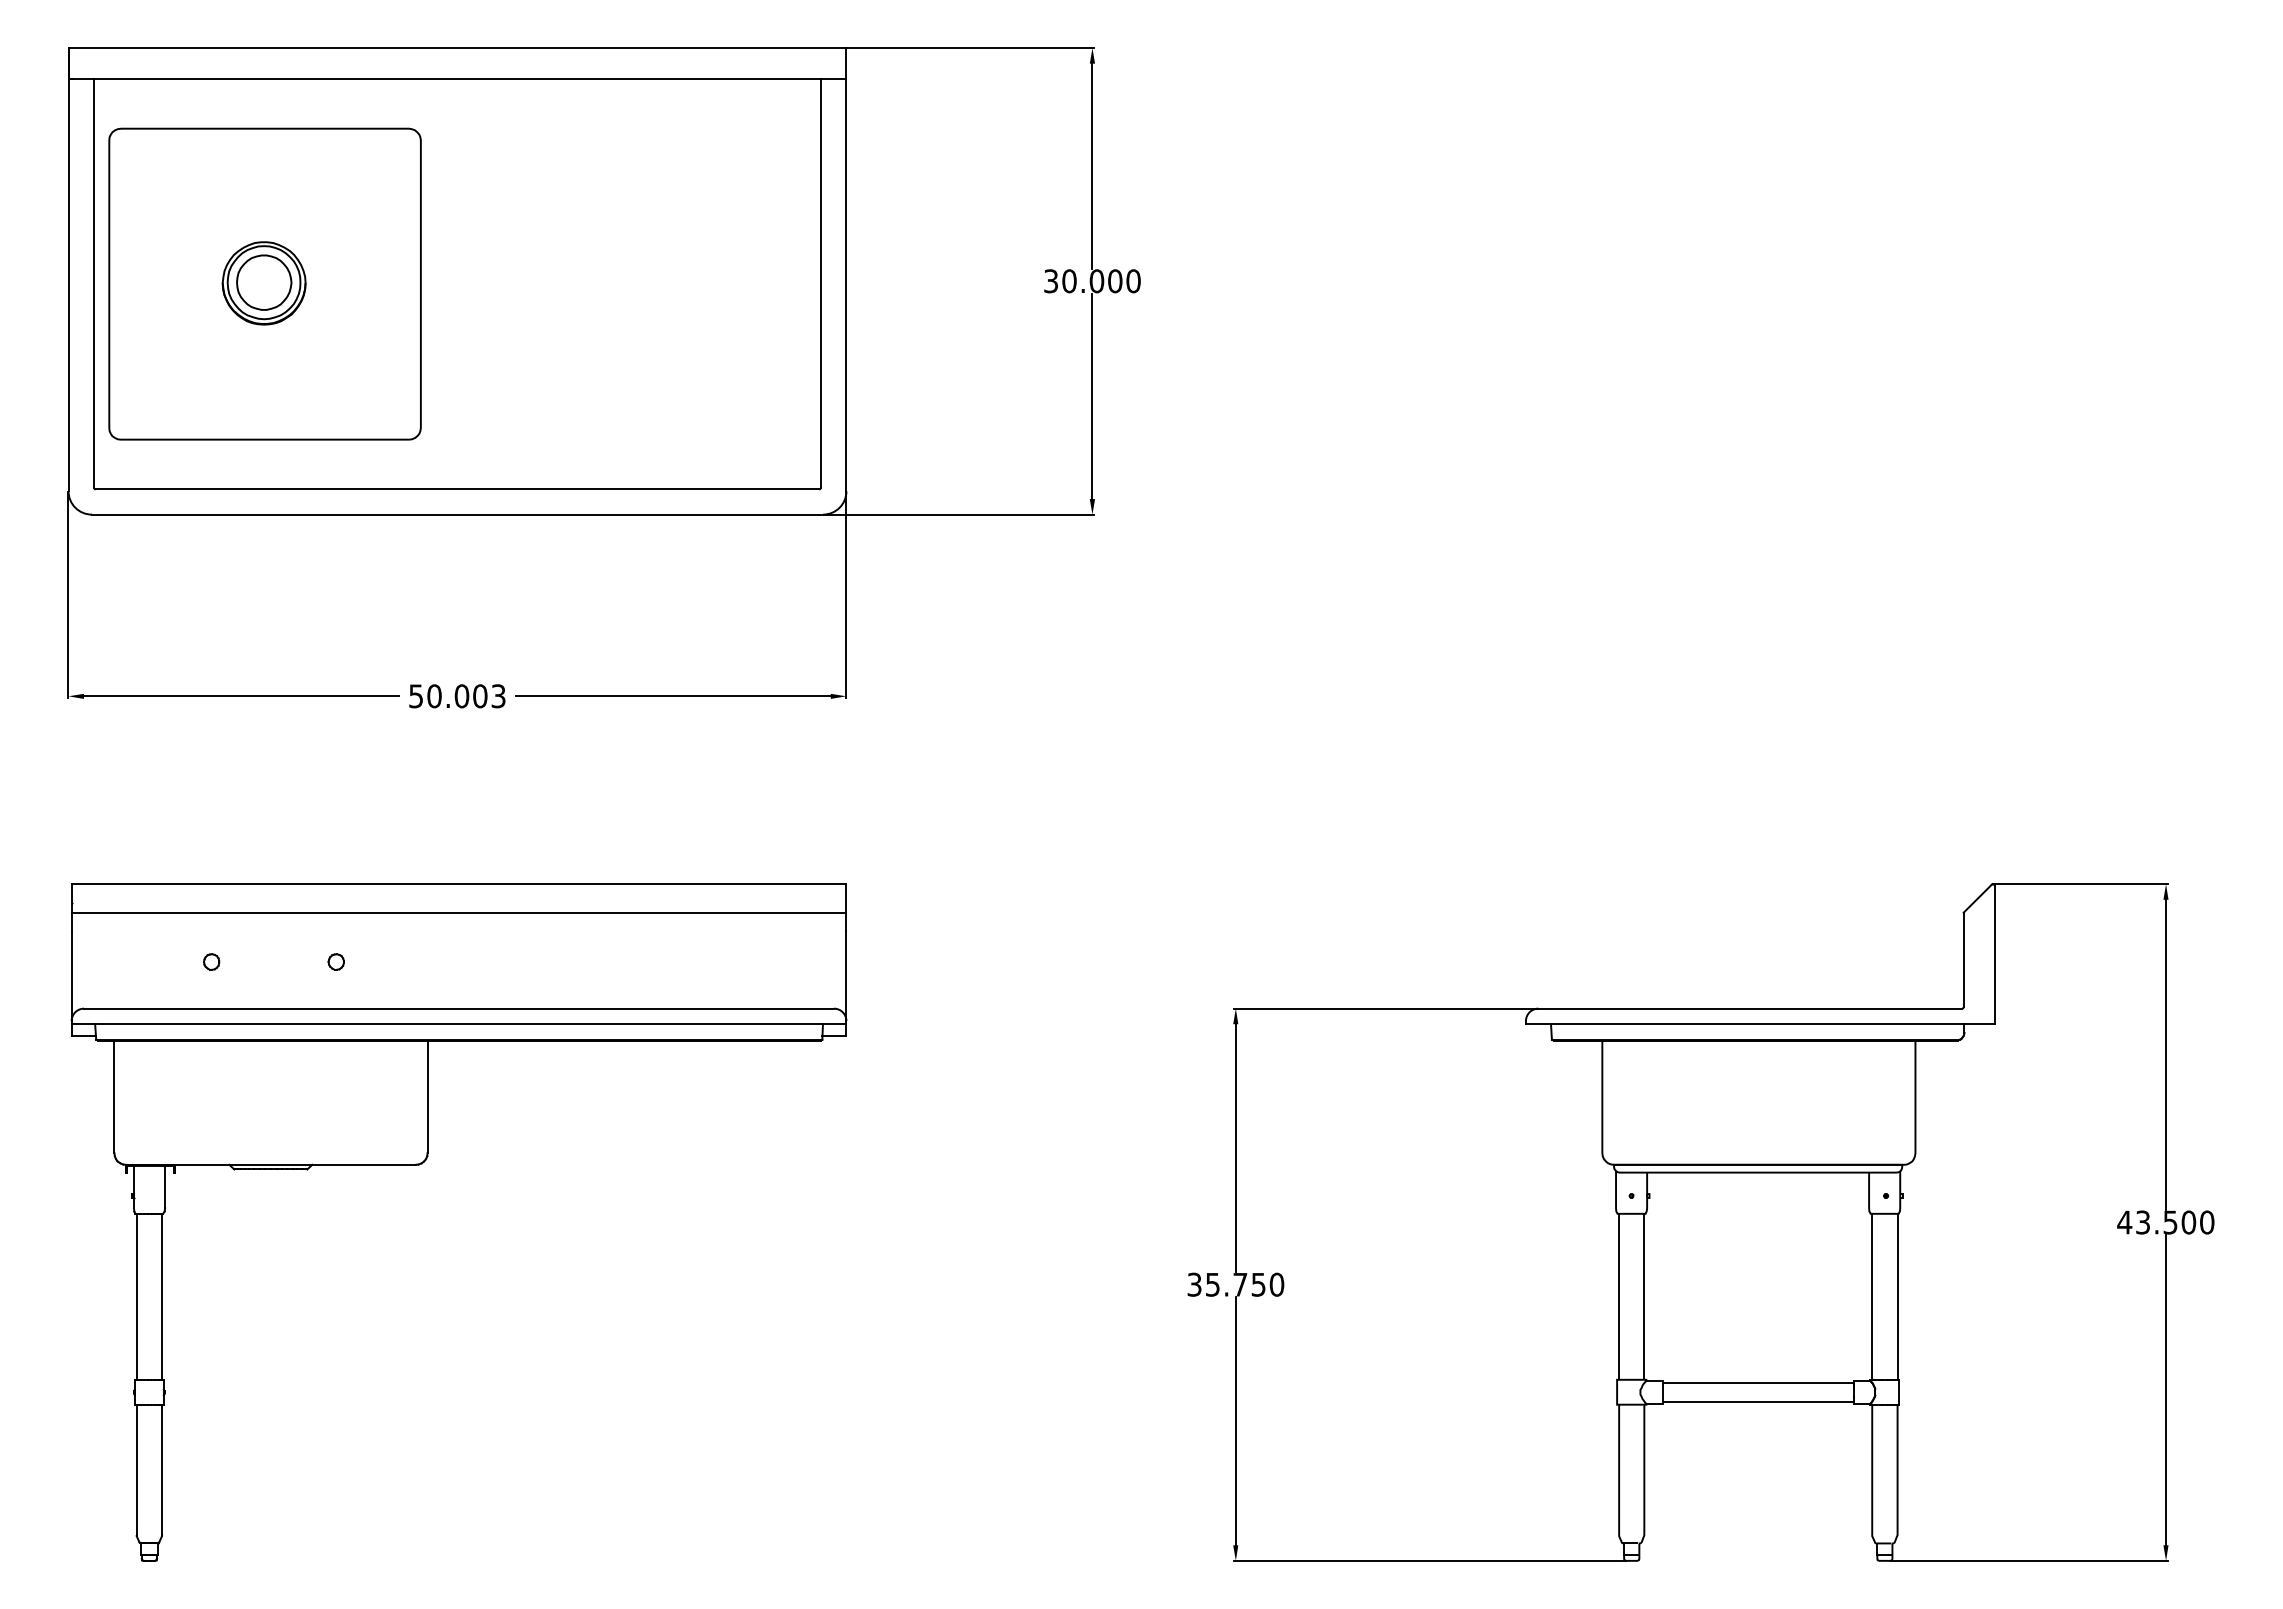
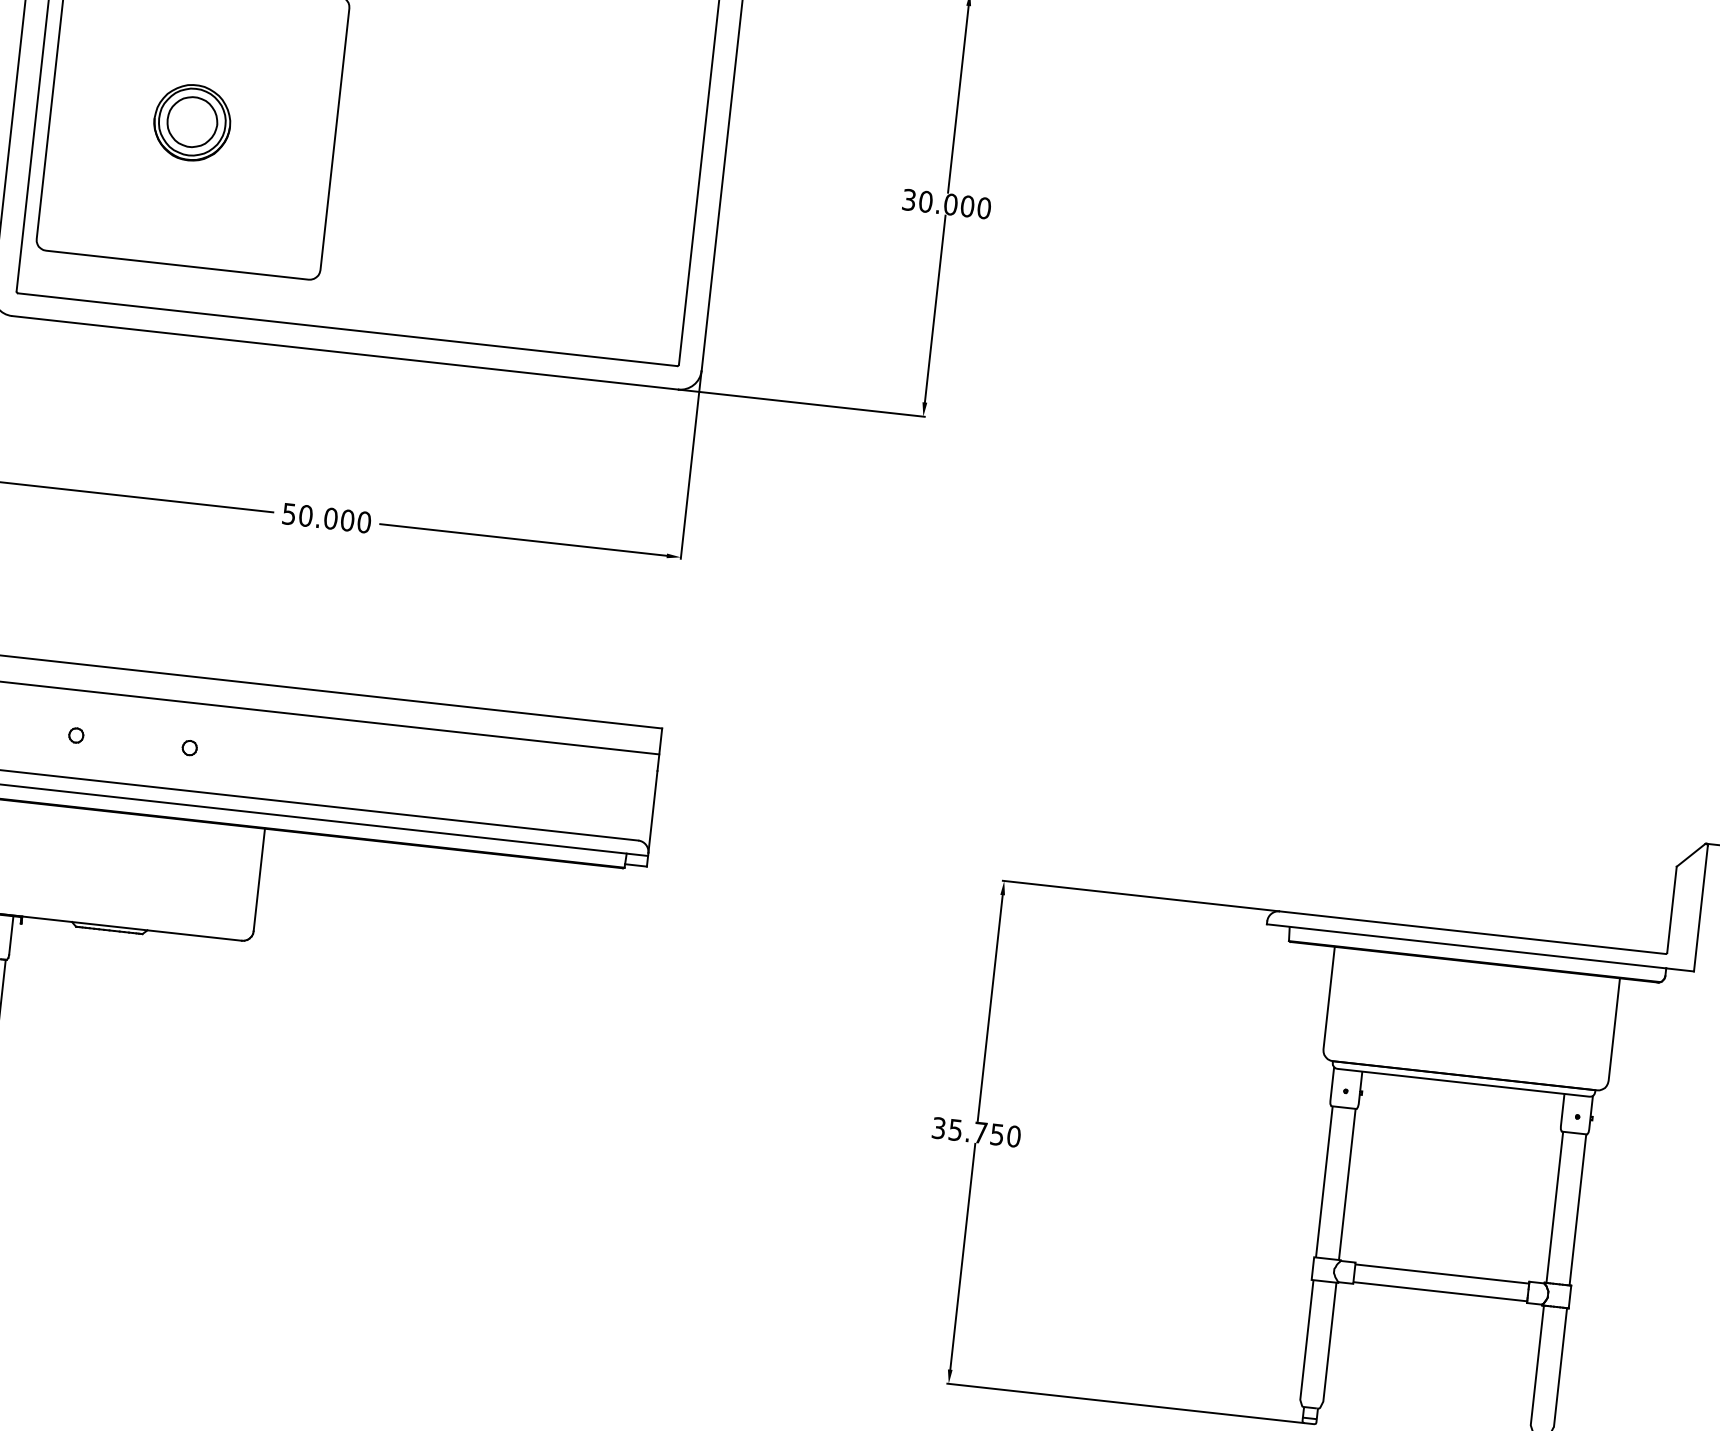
text: (498, 696) -> (364, 522), 50.003 -> 50.000

